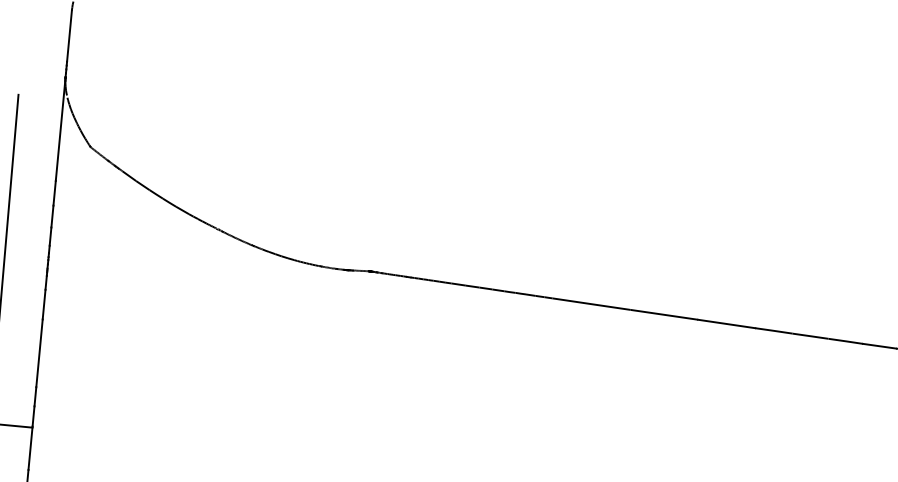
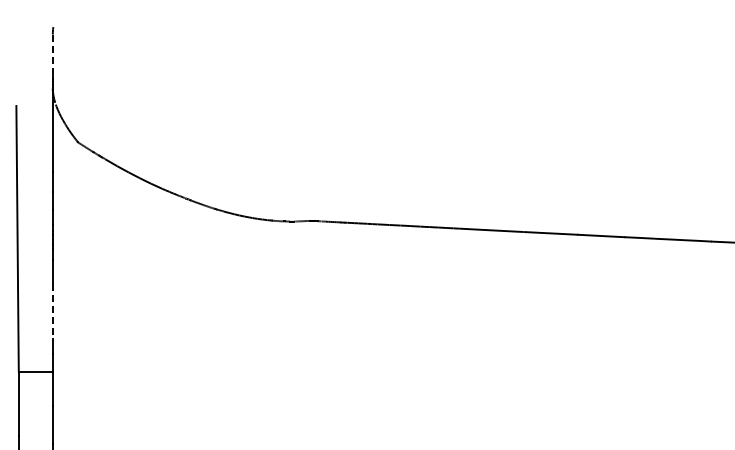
line: (69, 36) -> (52, 55), solid -> dashed
line: (39, 354) -> (52, 312), solid -> dashed

